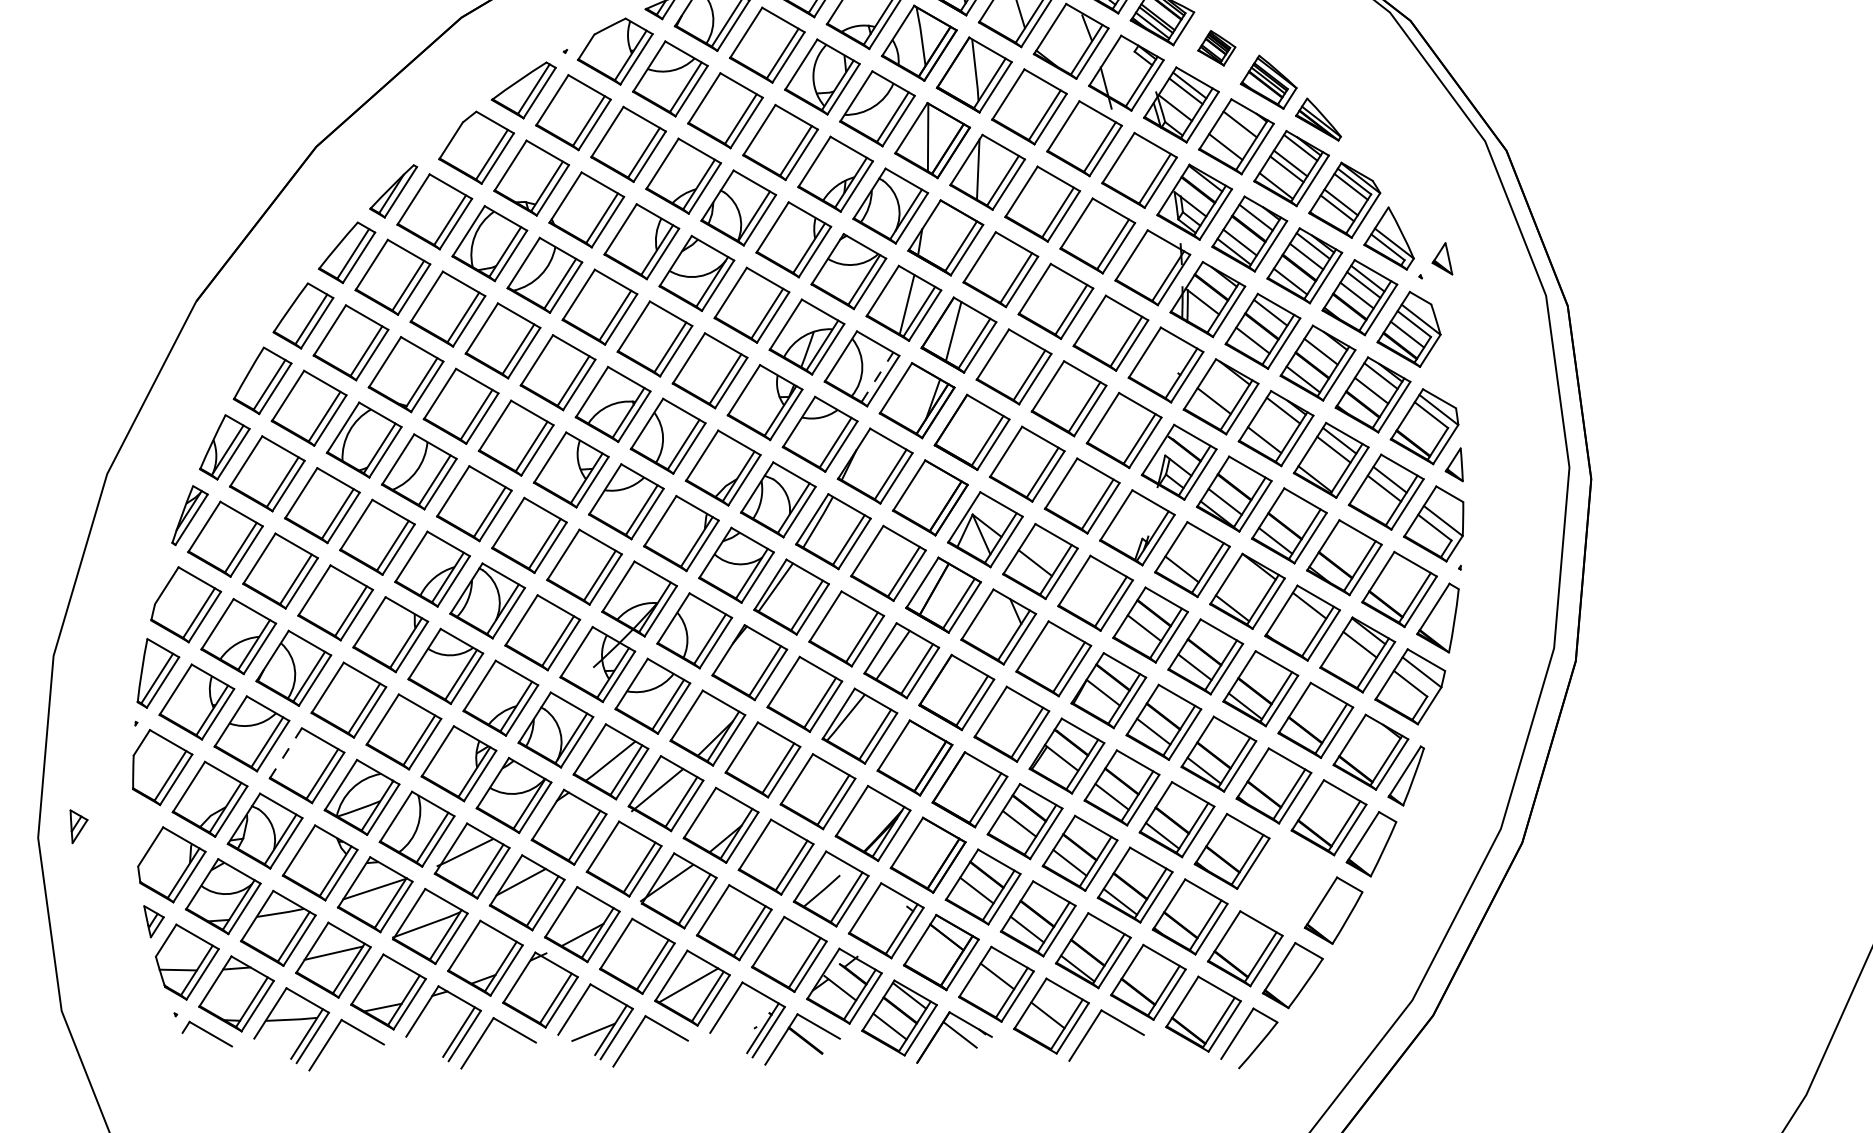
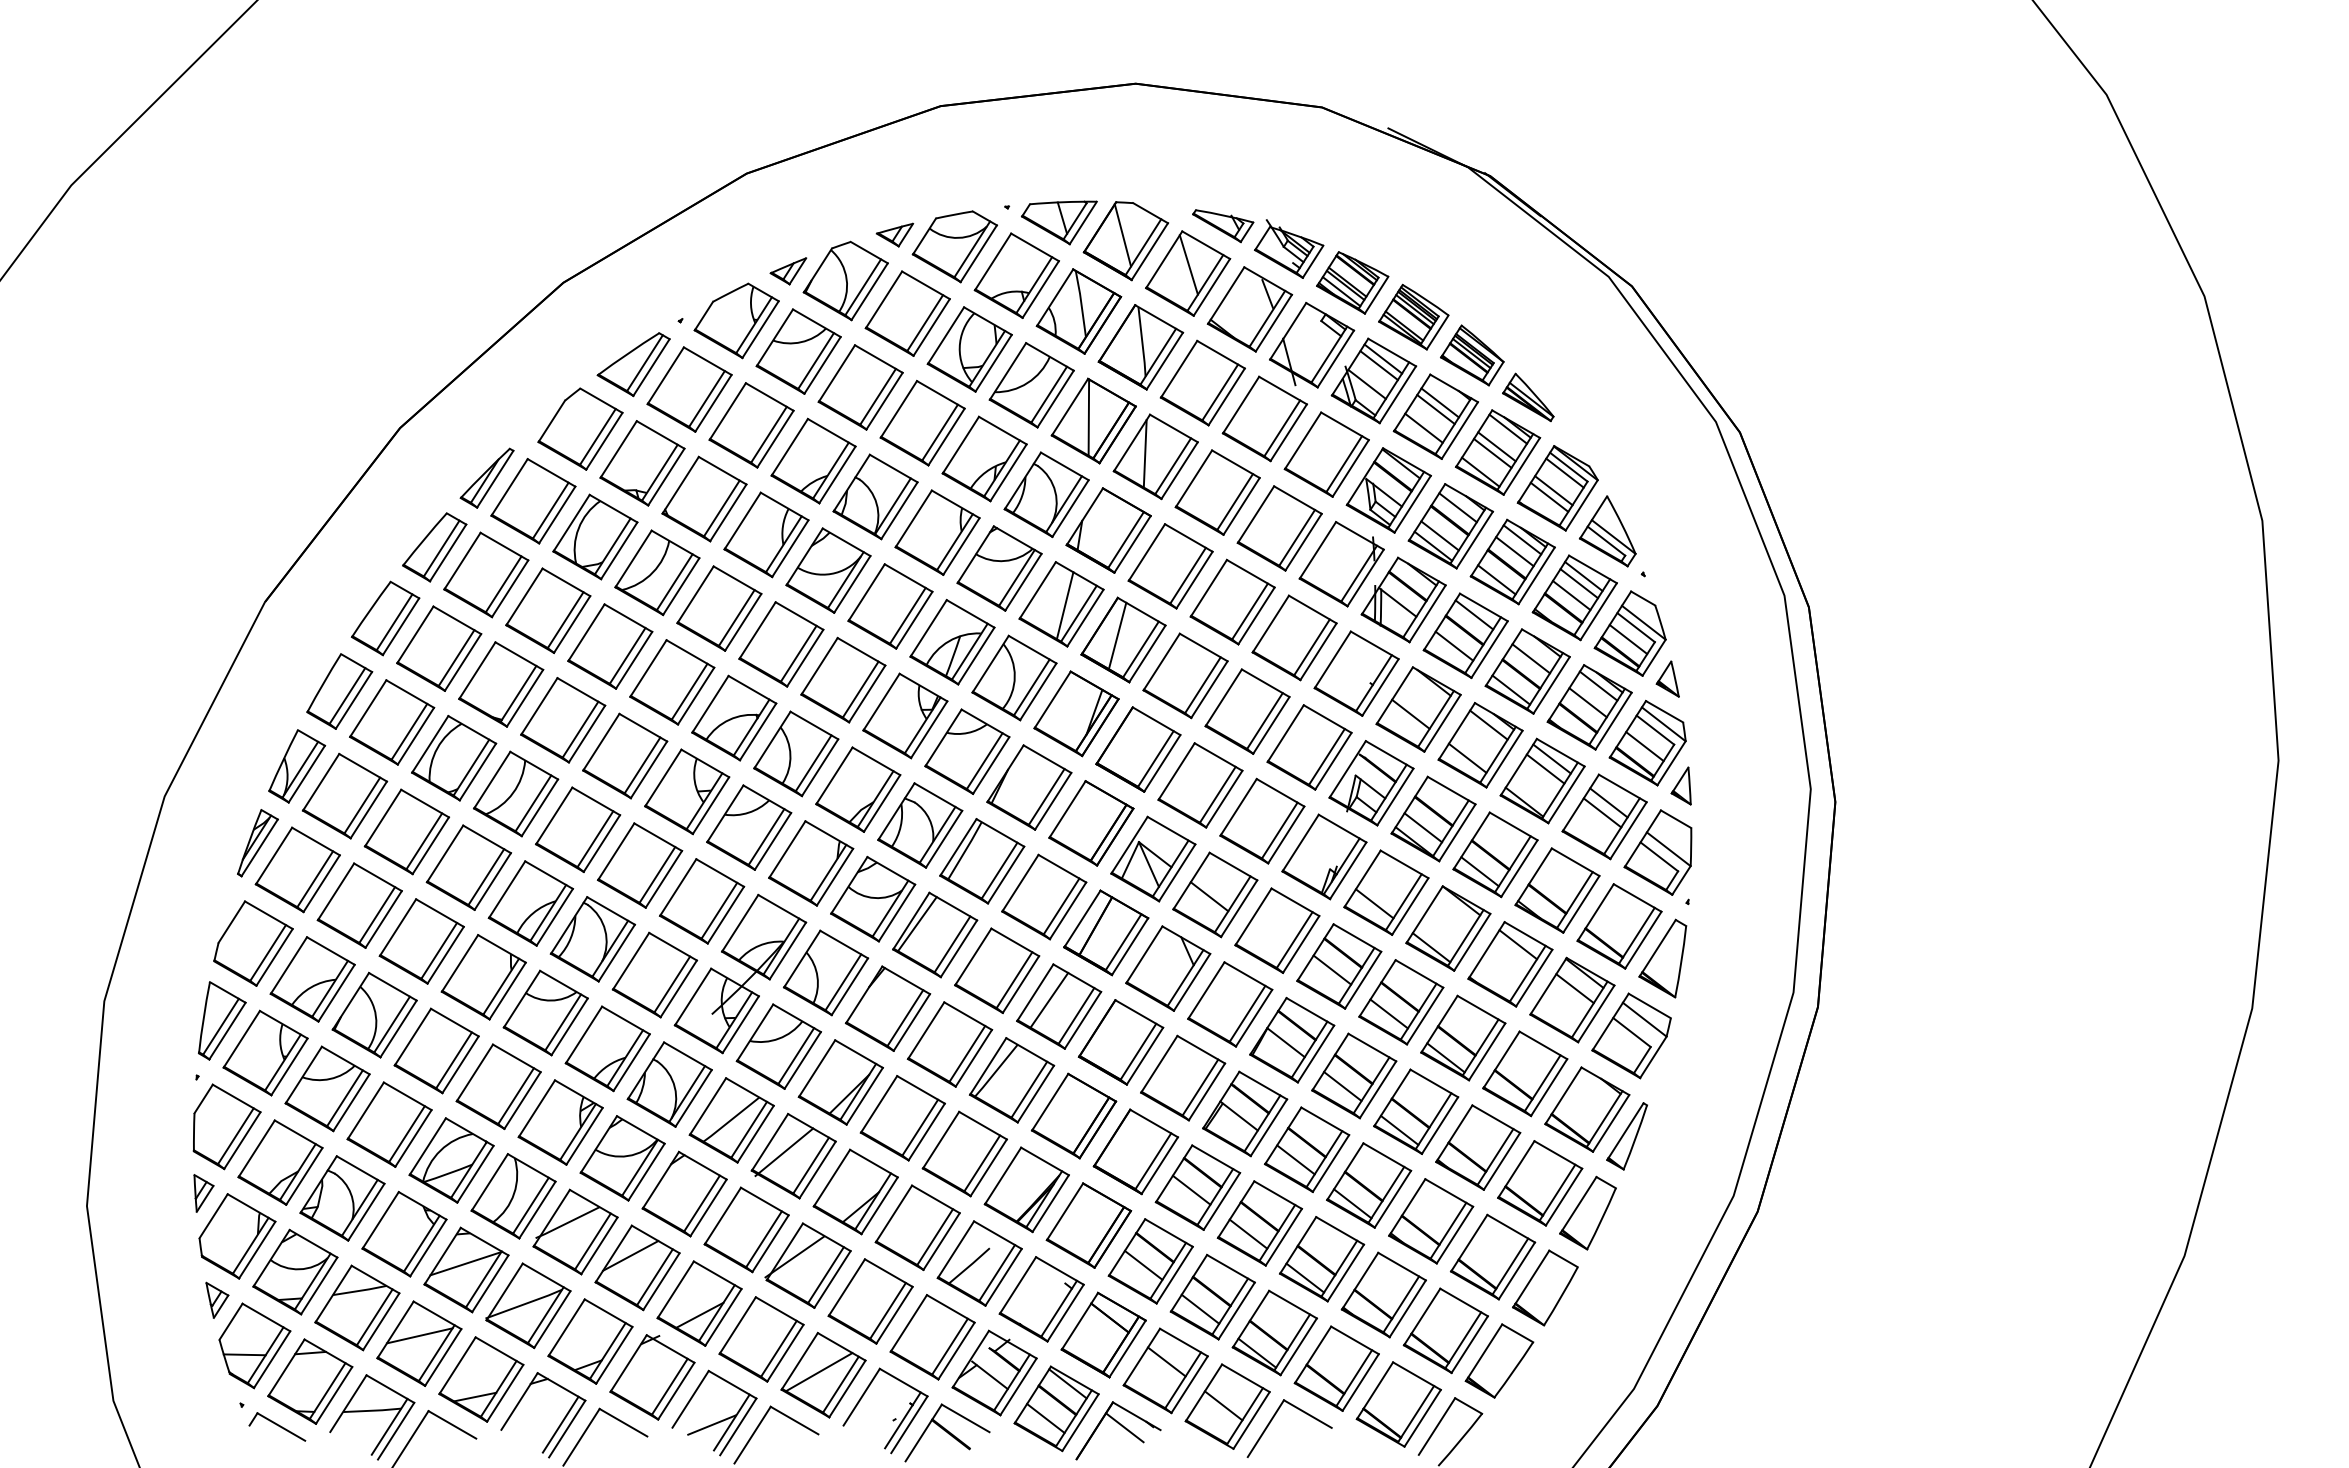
part: (1216, 47) -> (1413, 316), size x1.67
line: (1236, 130) -> (1435, 409), added
part: (1442, 258) -> (1667, 678), moved
line: (878, 377) -> (1032, 687), dashed -> solid
line: (1421, 429) -> (1644, 746), added
line: (285, 753) -> (365, 1110), dashed -> solid
part: (78, 826) -> (203, 1193), moved
part: (1287, 882) -> (1493, 1256), added

